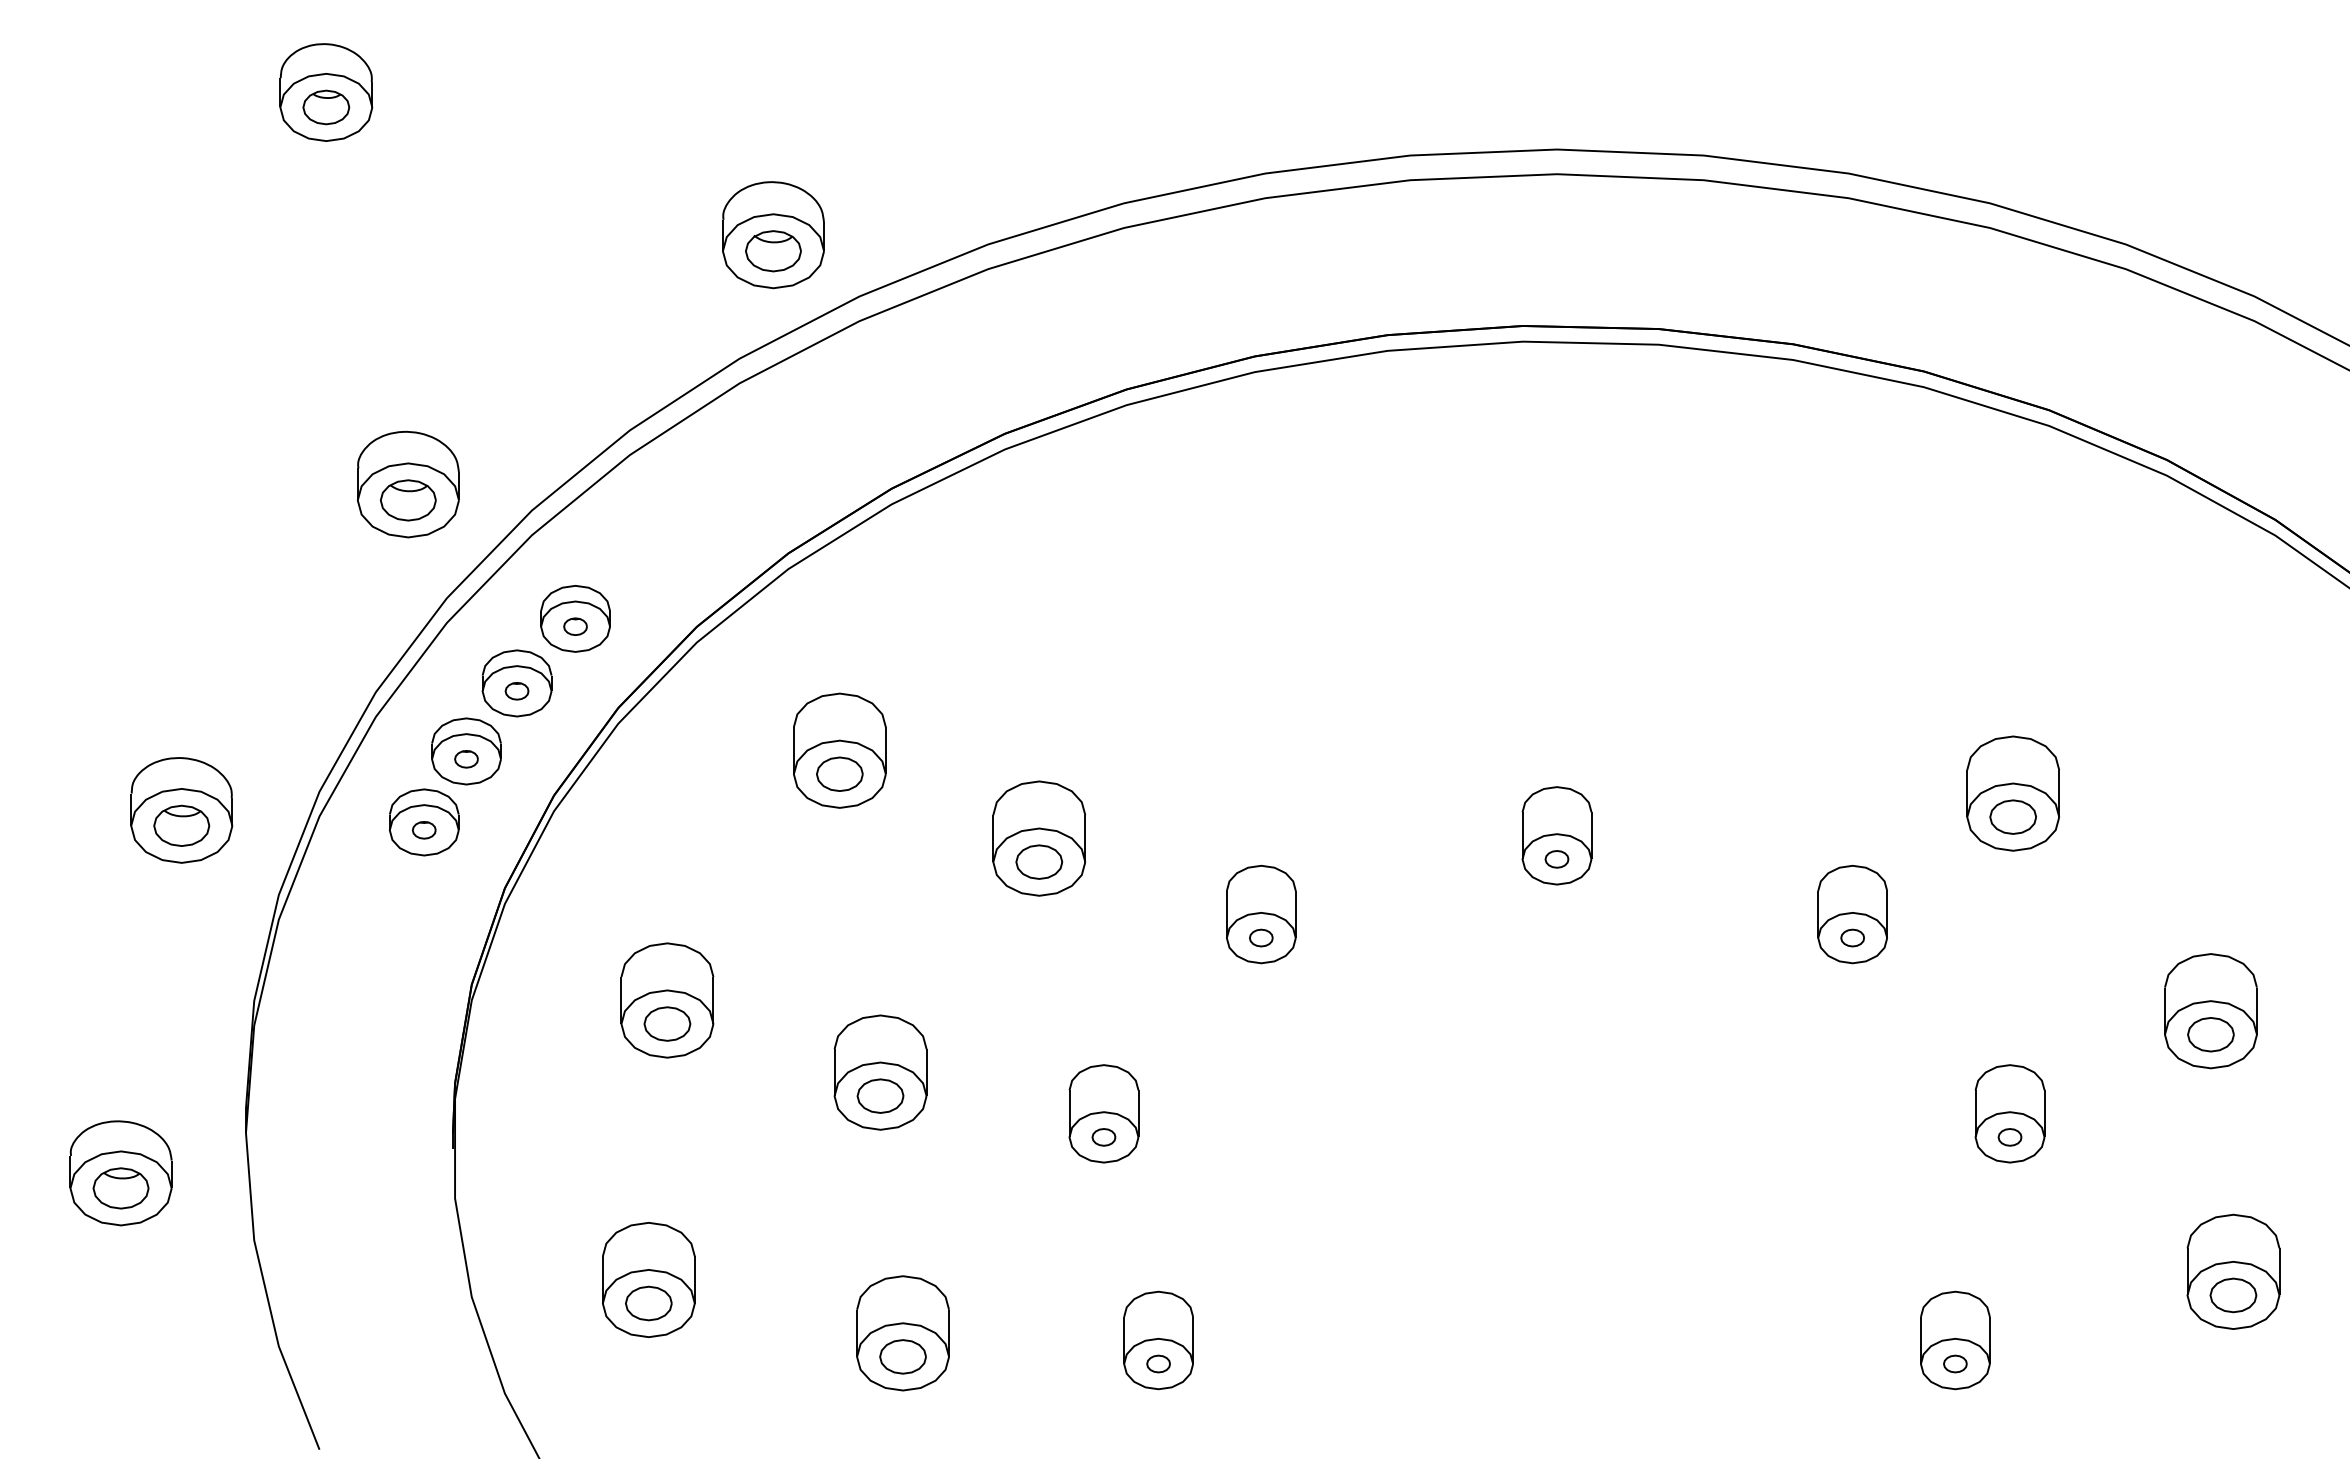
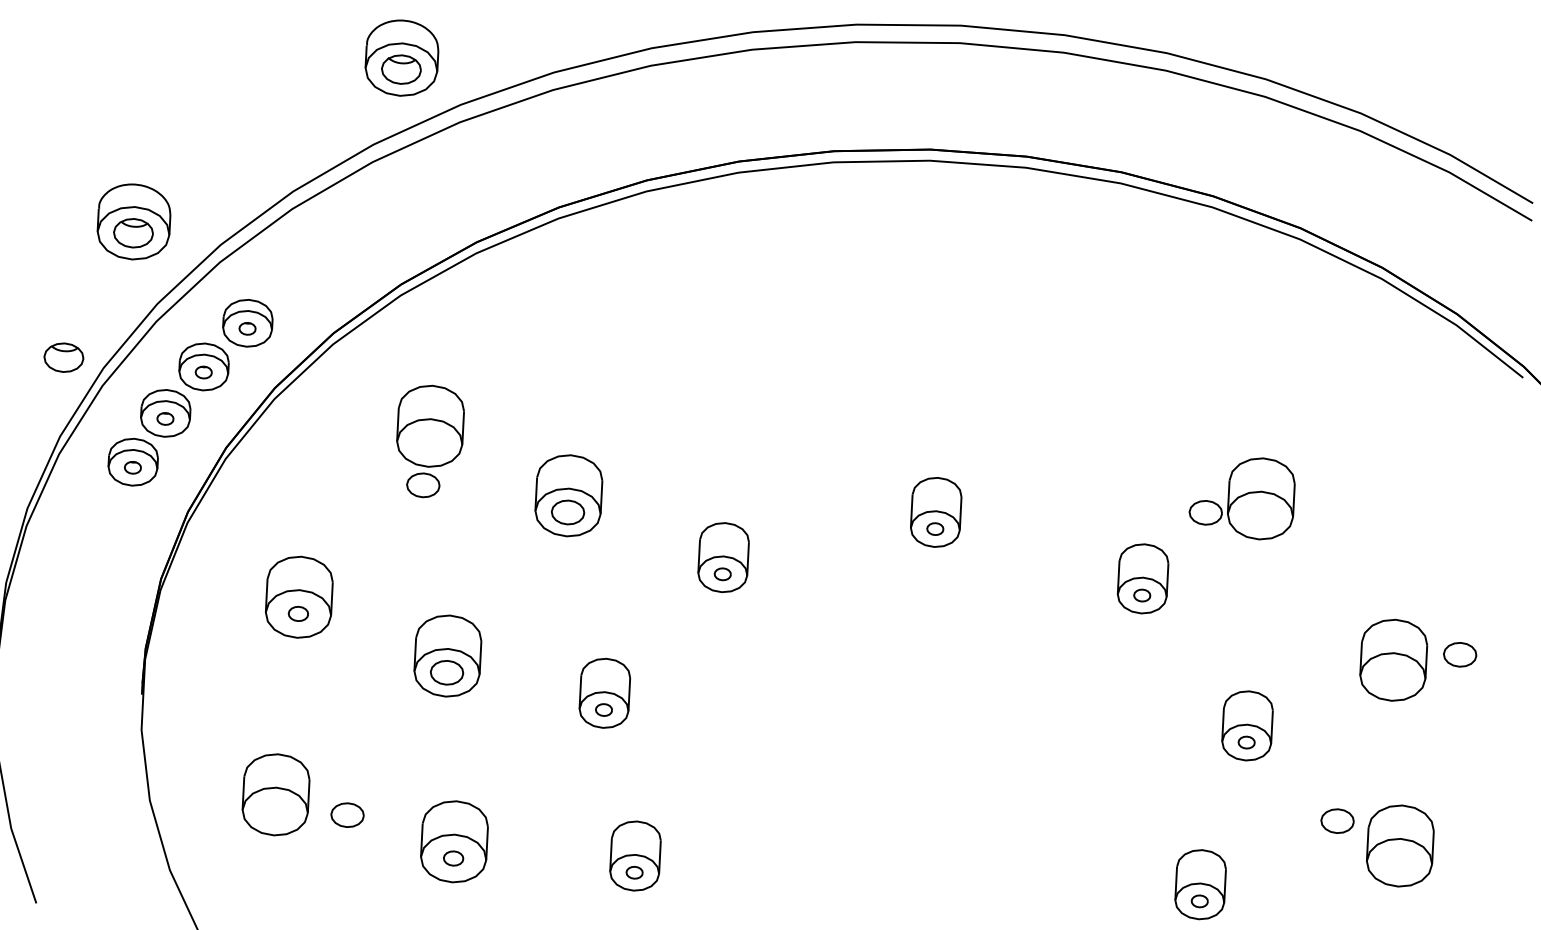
part: (318, 680) -> (63, 357), added
part: (839, 773) -> (423, 484), moved
part: (2012, 816) -> (1205, 512), moved
part: (667, 1023) -> (298, 613), size x0.6
part: (2210, 1034) -> (1459, 654), moved
part: (2233, 1295) -> (1337, 821), moved
part: (648, 1303) -> (347, 815), moved
part: (902, 1356) -> (453, 858), size x0.6

